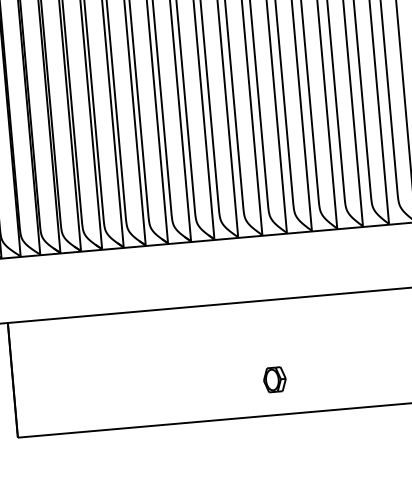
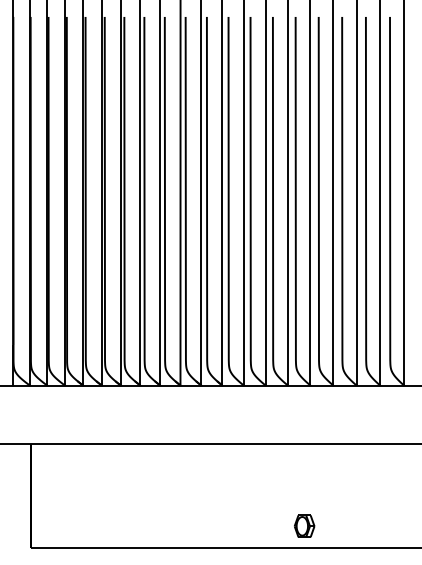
part: (274, 378) -> (304, 525), moved

